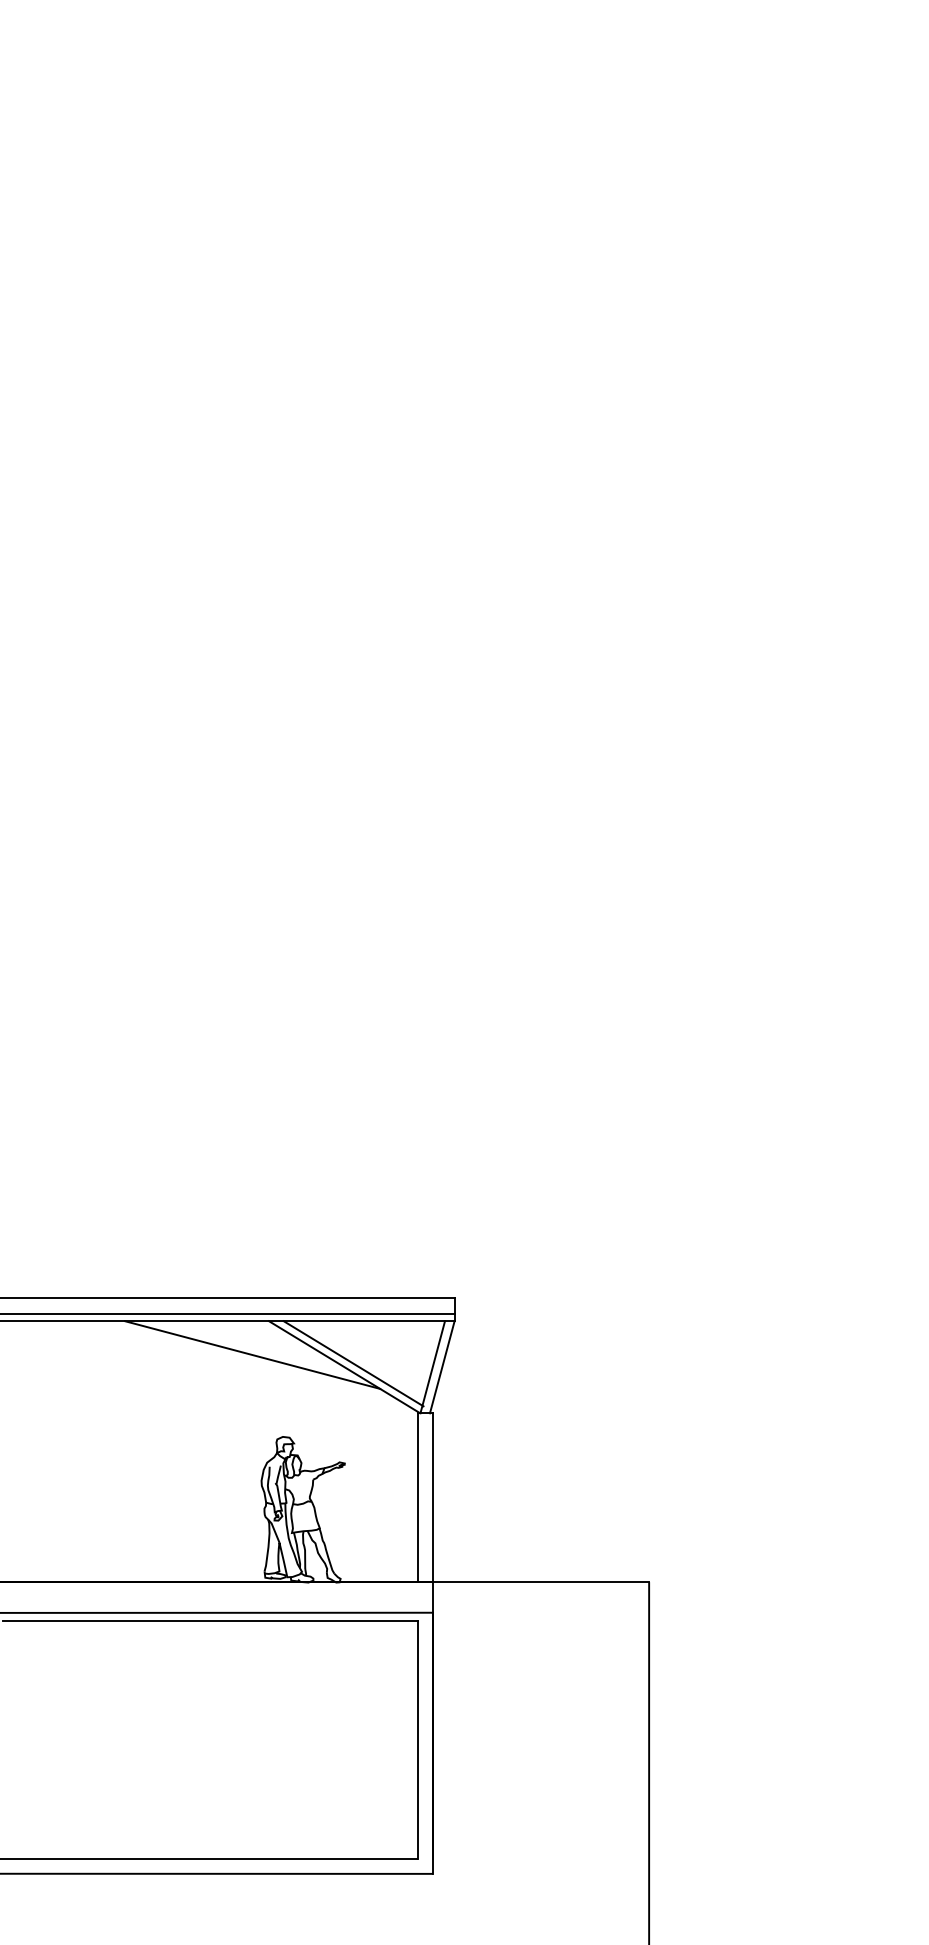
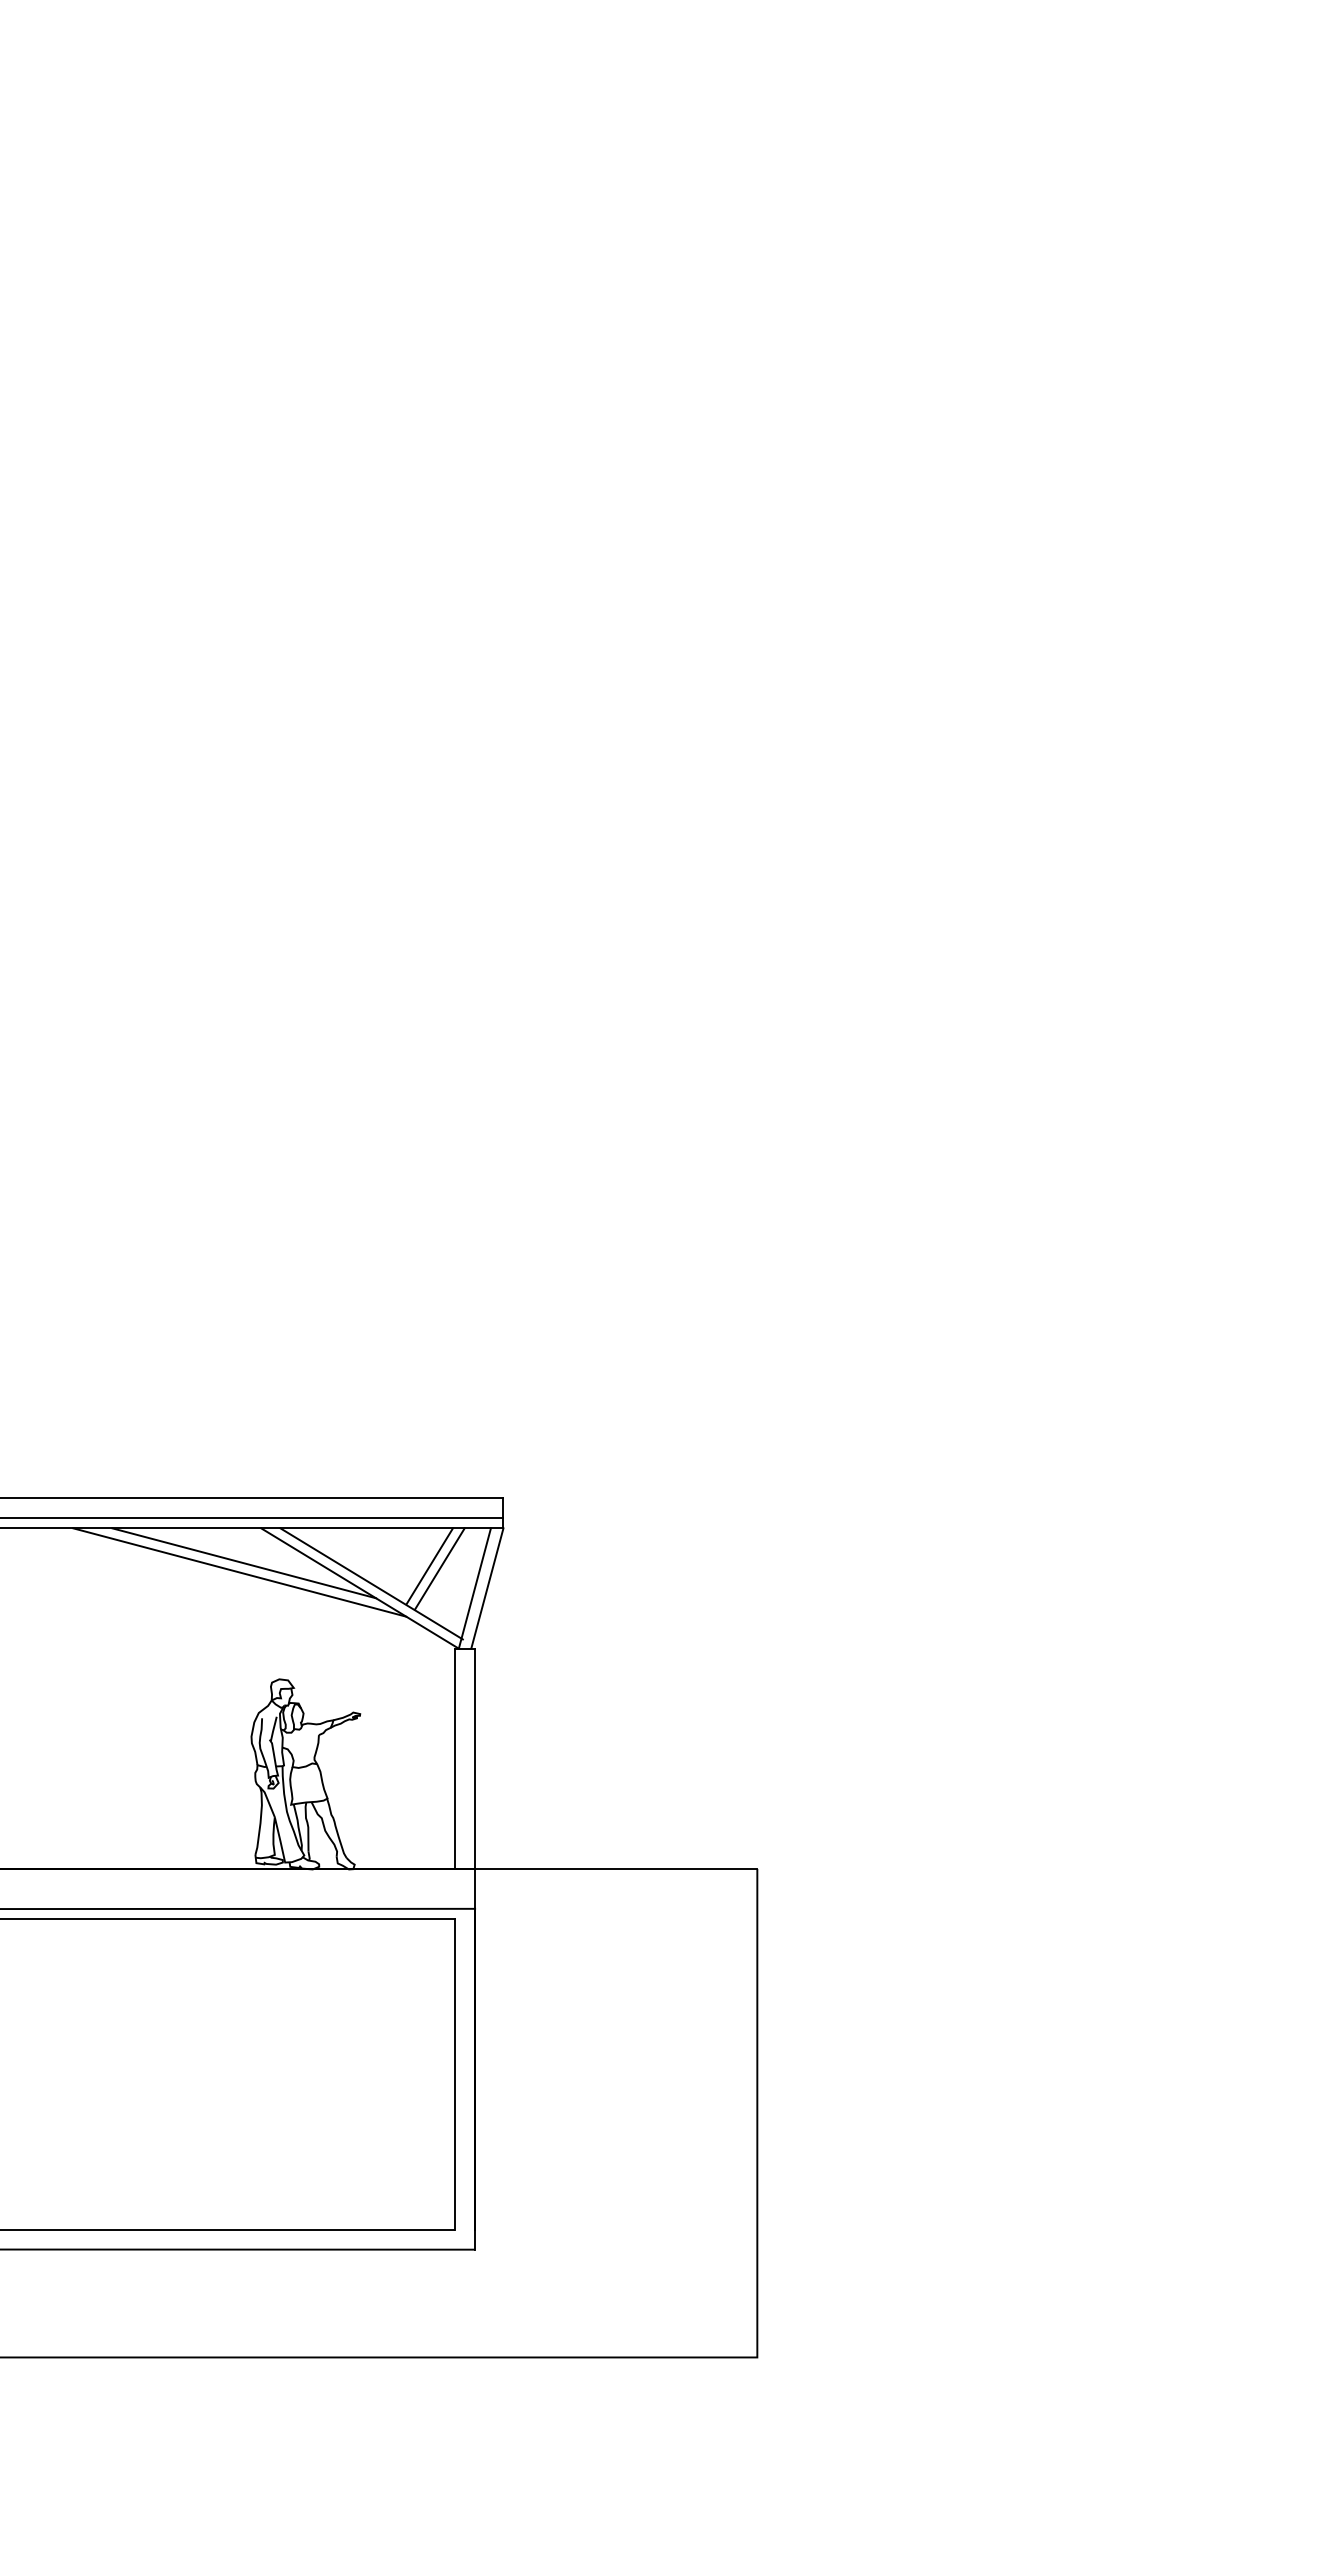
line: (256, 1348) -> (244, 1563), added
line: (397, 1350) -> (429, 1566), added
line: (405, 1351) -> (439, 1568), added

